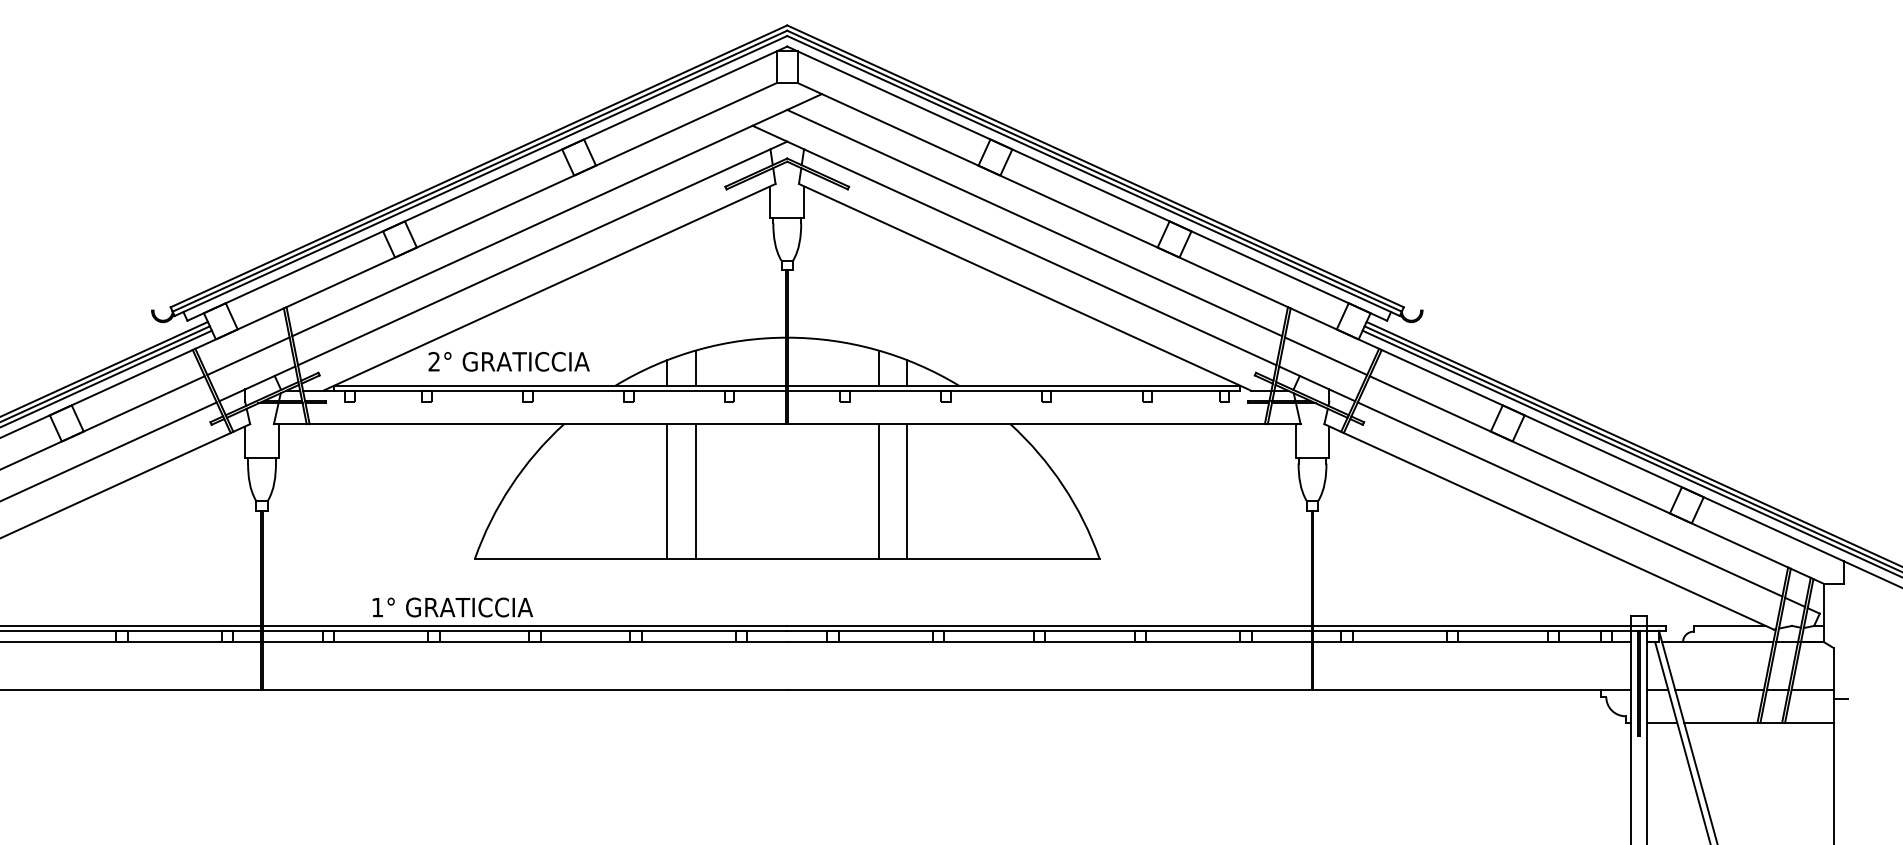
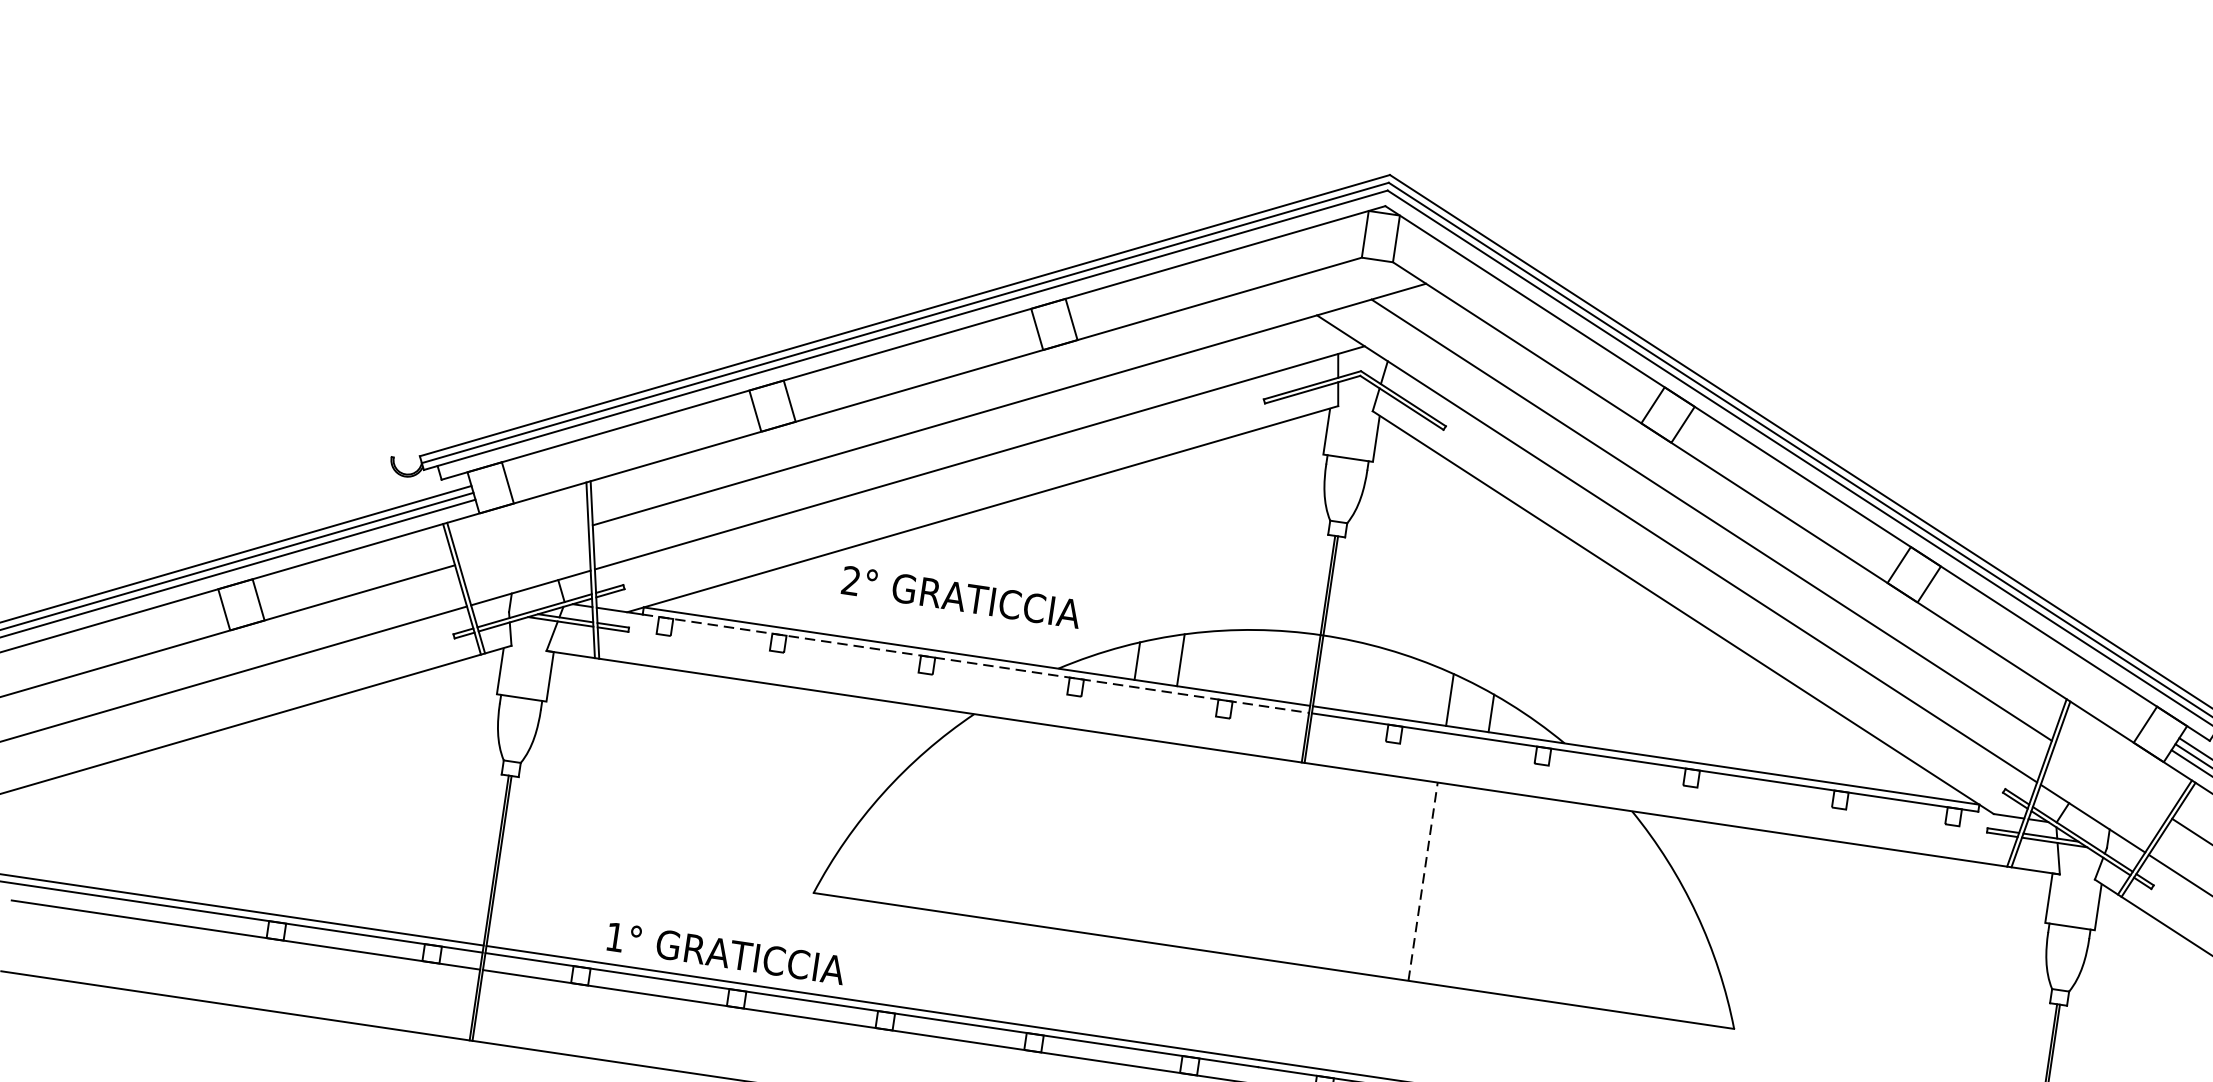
line: (248, 356) -> (523, 545), removed
line: (1325, 356) -> (2111, 780), removed
text: (508, 361) -> (960, 596), moved
line: (560, 390) -> (976, 663), solid -> dashed
line: (878, 490) -> (1423, 880), solid -> dashed
line: (667, 491) -> (1112, 835), removed
line: (696, 491) -> (1154, 842), removed
line: (907, 491) -> (1465, 888), removed
text: (452, 607) -> (725, 953), moved

